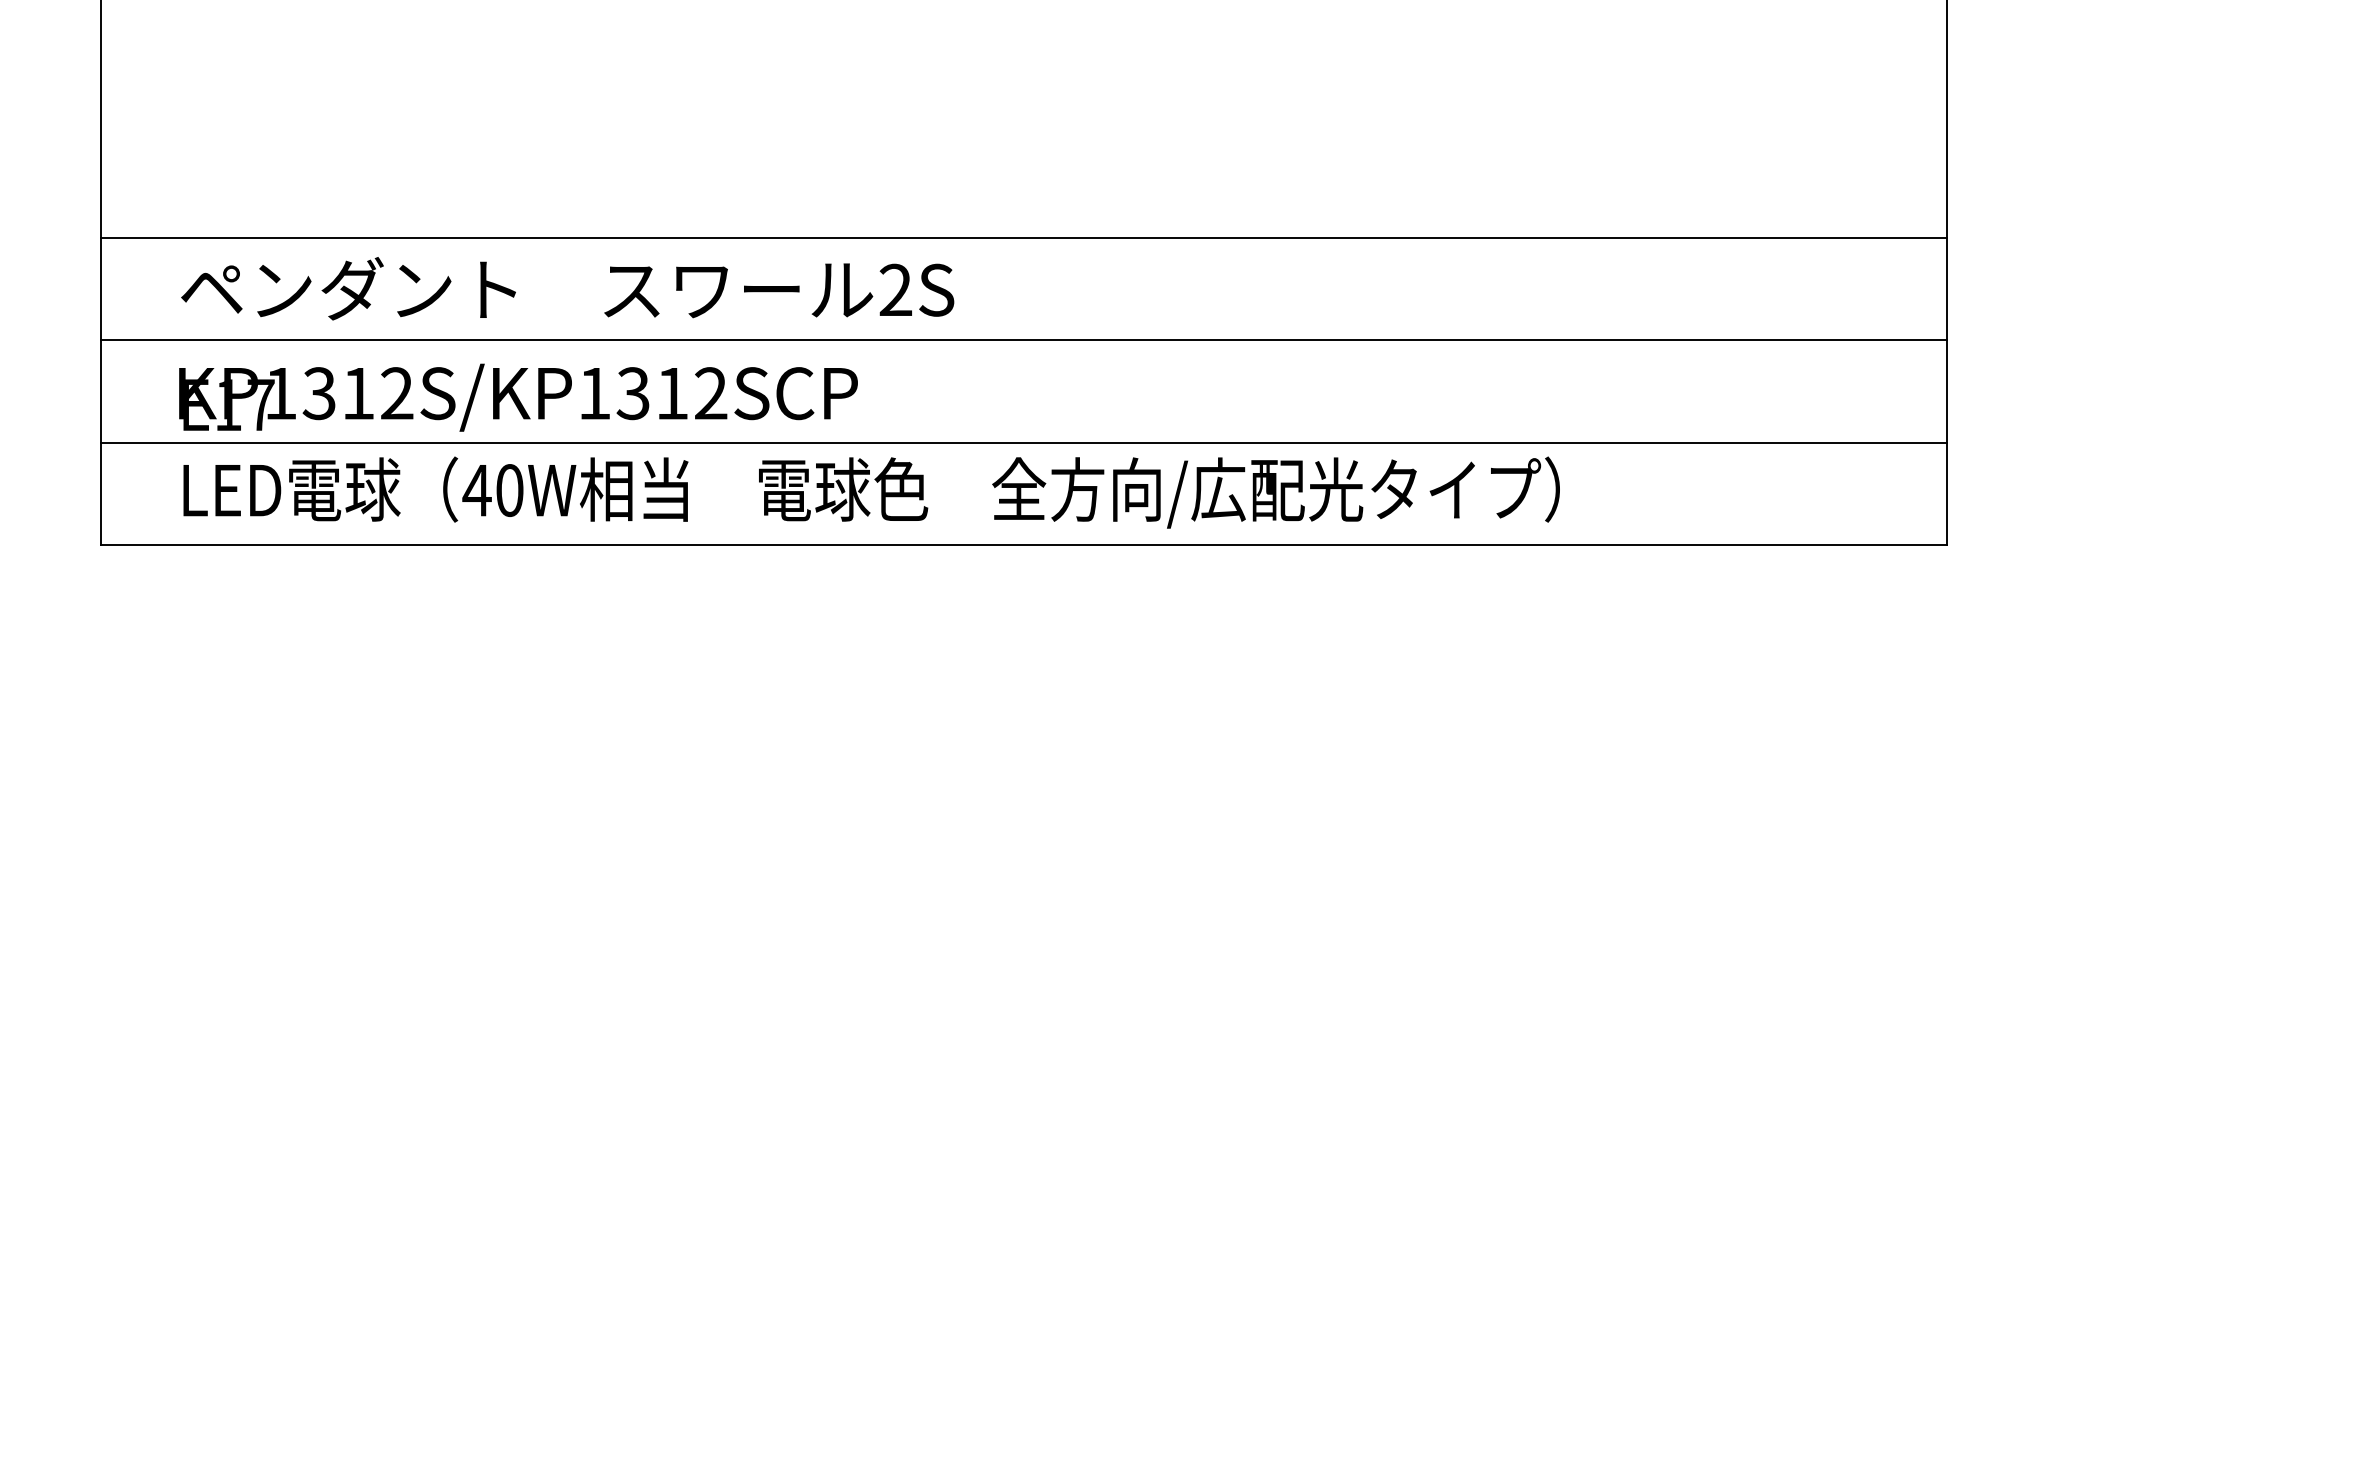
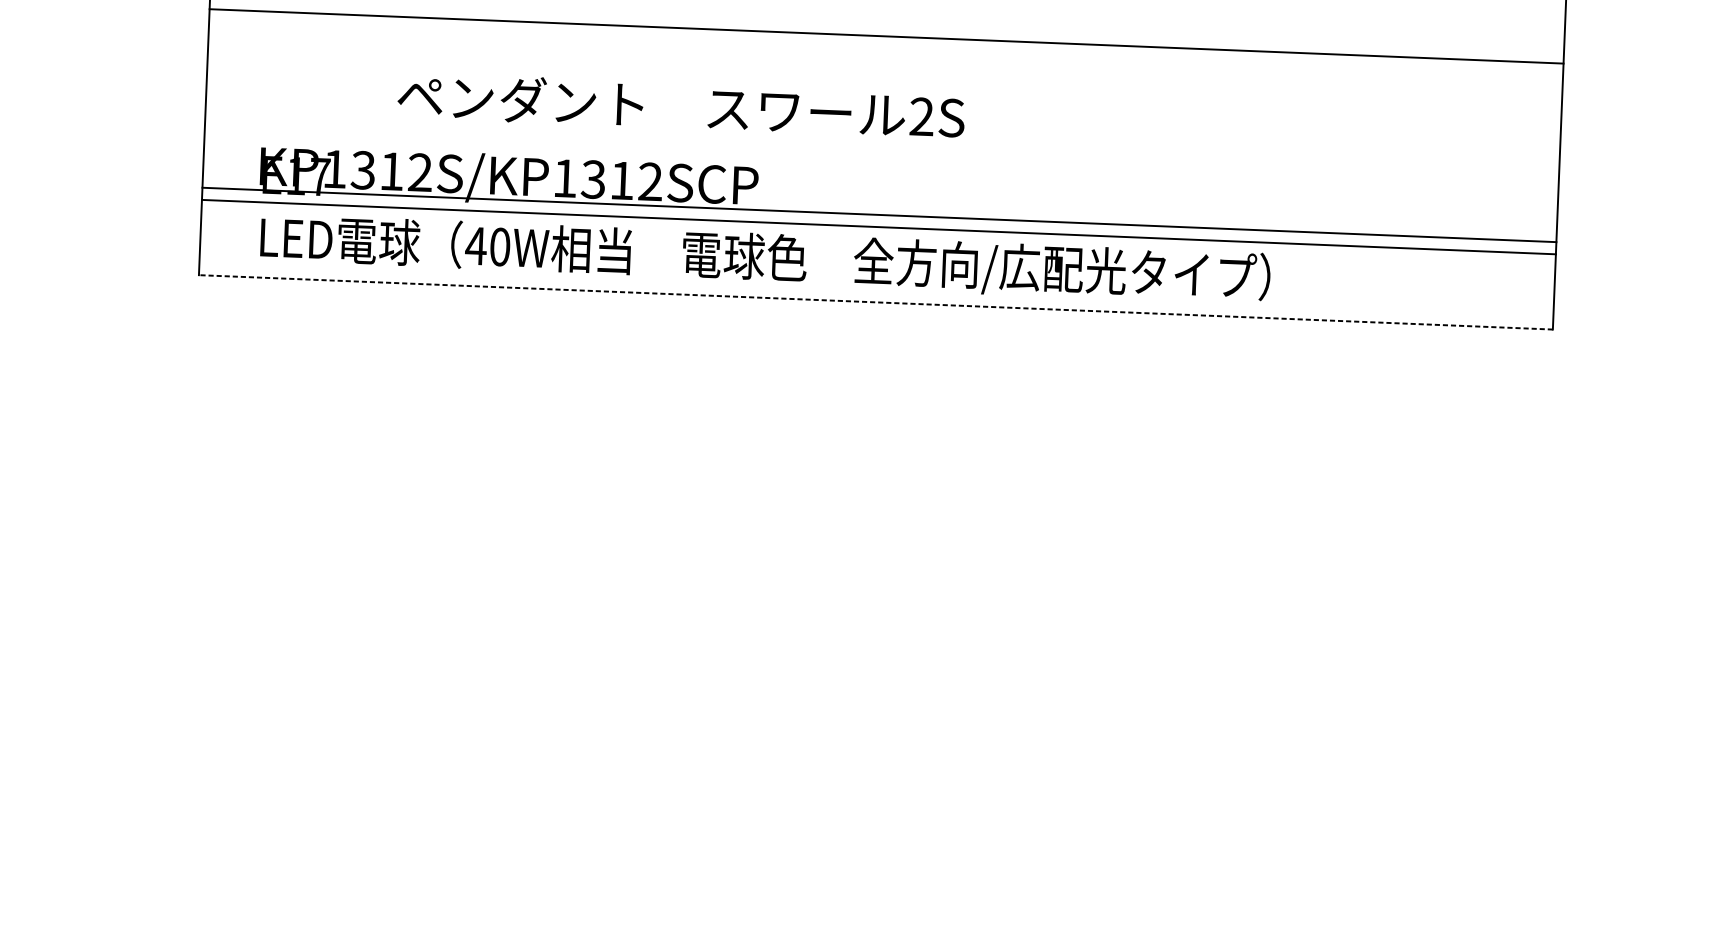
line: (1024, 237) -> (886, 36), moved
text: (567, 288) -> (681, 105), moved
line: (1024, 340) -> (879, 215), moved
line: (1023, 545) -> (875, 302), solid -> dashed

